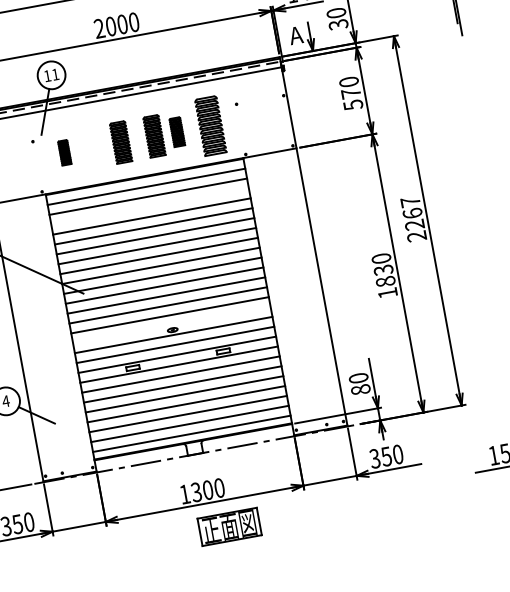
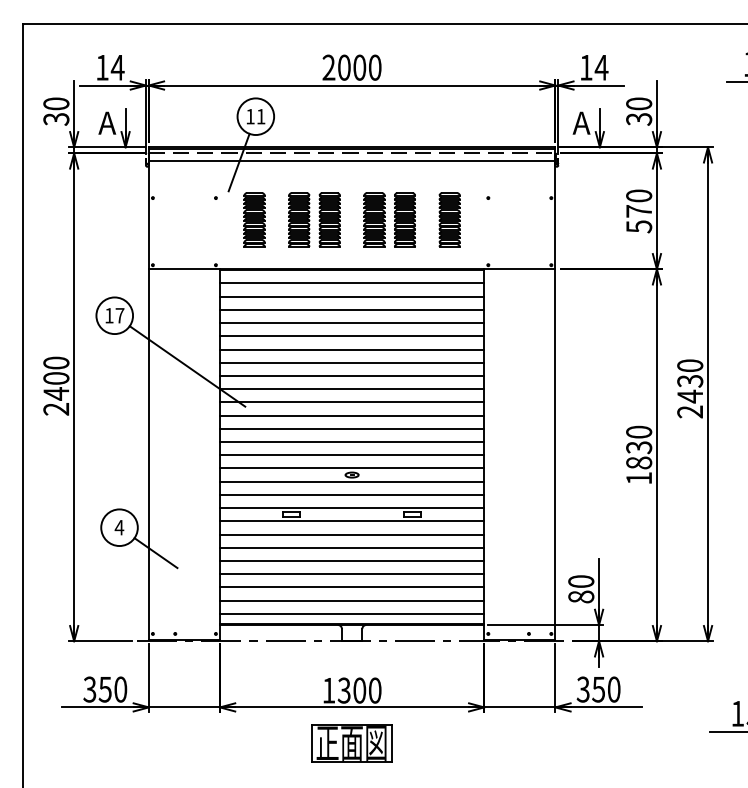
part: (210, 125) -> (449, 219), size x0.71
part: (176, 131) -> (404, 219), size x1.43
part: (98, 146) -> (299, 219), added
part: (64, 152) -> (254, 219), size x1.67
line: (150, 206) -> (352, 309), added
text: (412, 213) -> (690, 381), 2267 -> 2430
line: (172, 325) -> (352, 468), added
part: (229, 527) -> (351, 743), moved

